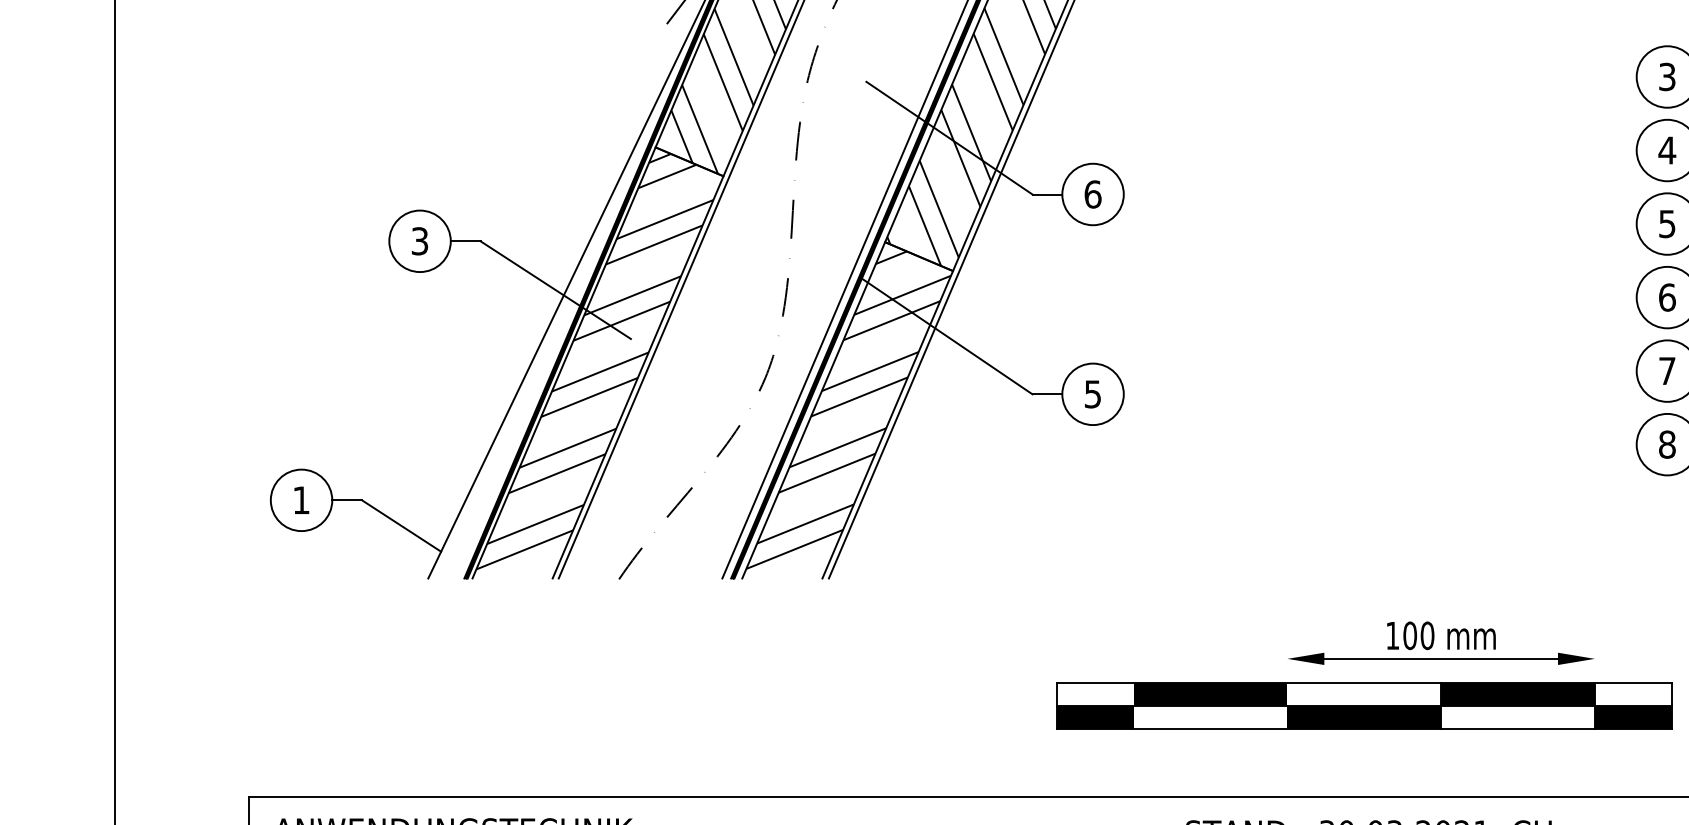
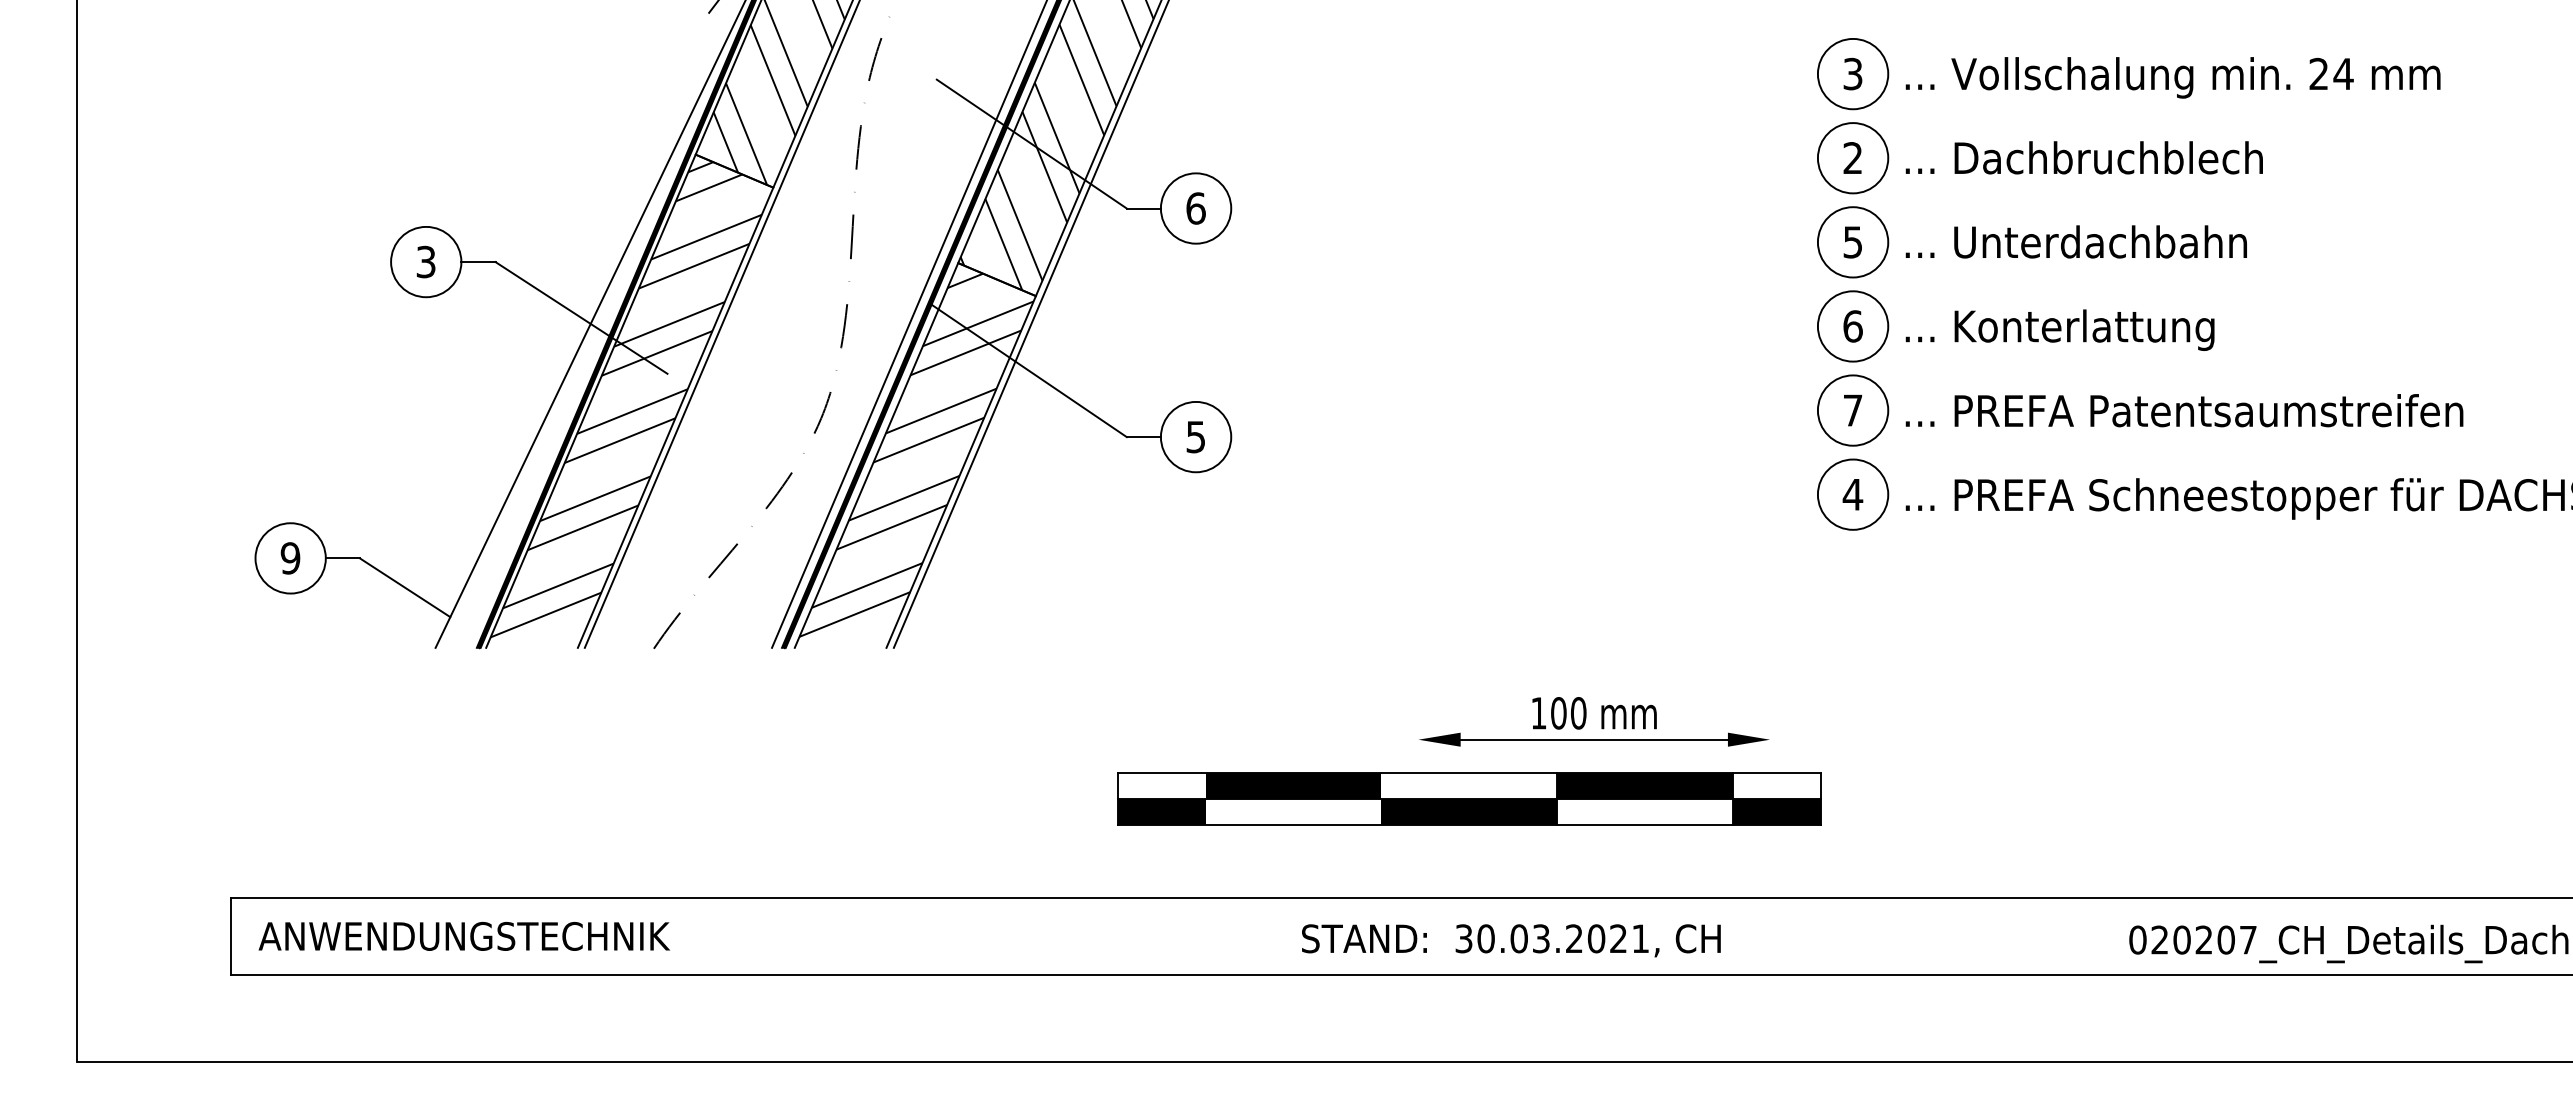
text: (1666, 149) -> (1852, 157), 4 -> 2
text: (1666, 444) -> (1852, 494), 8 -> 4
text: (301, 500) -> (290, 558), 1 -> 9
part: (1364, 705) -> (1469, 798), moved

